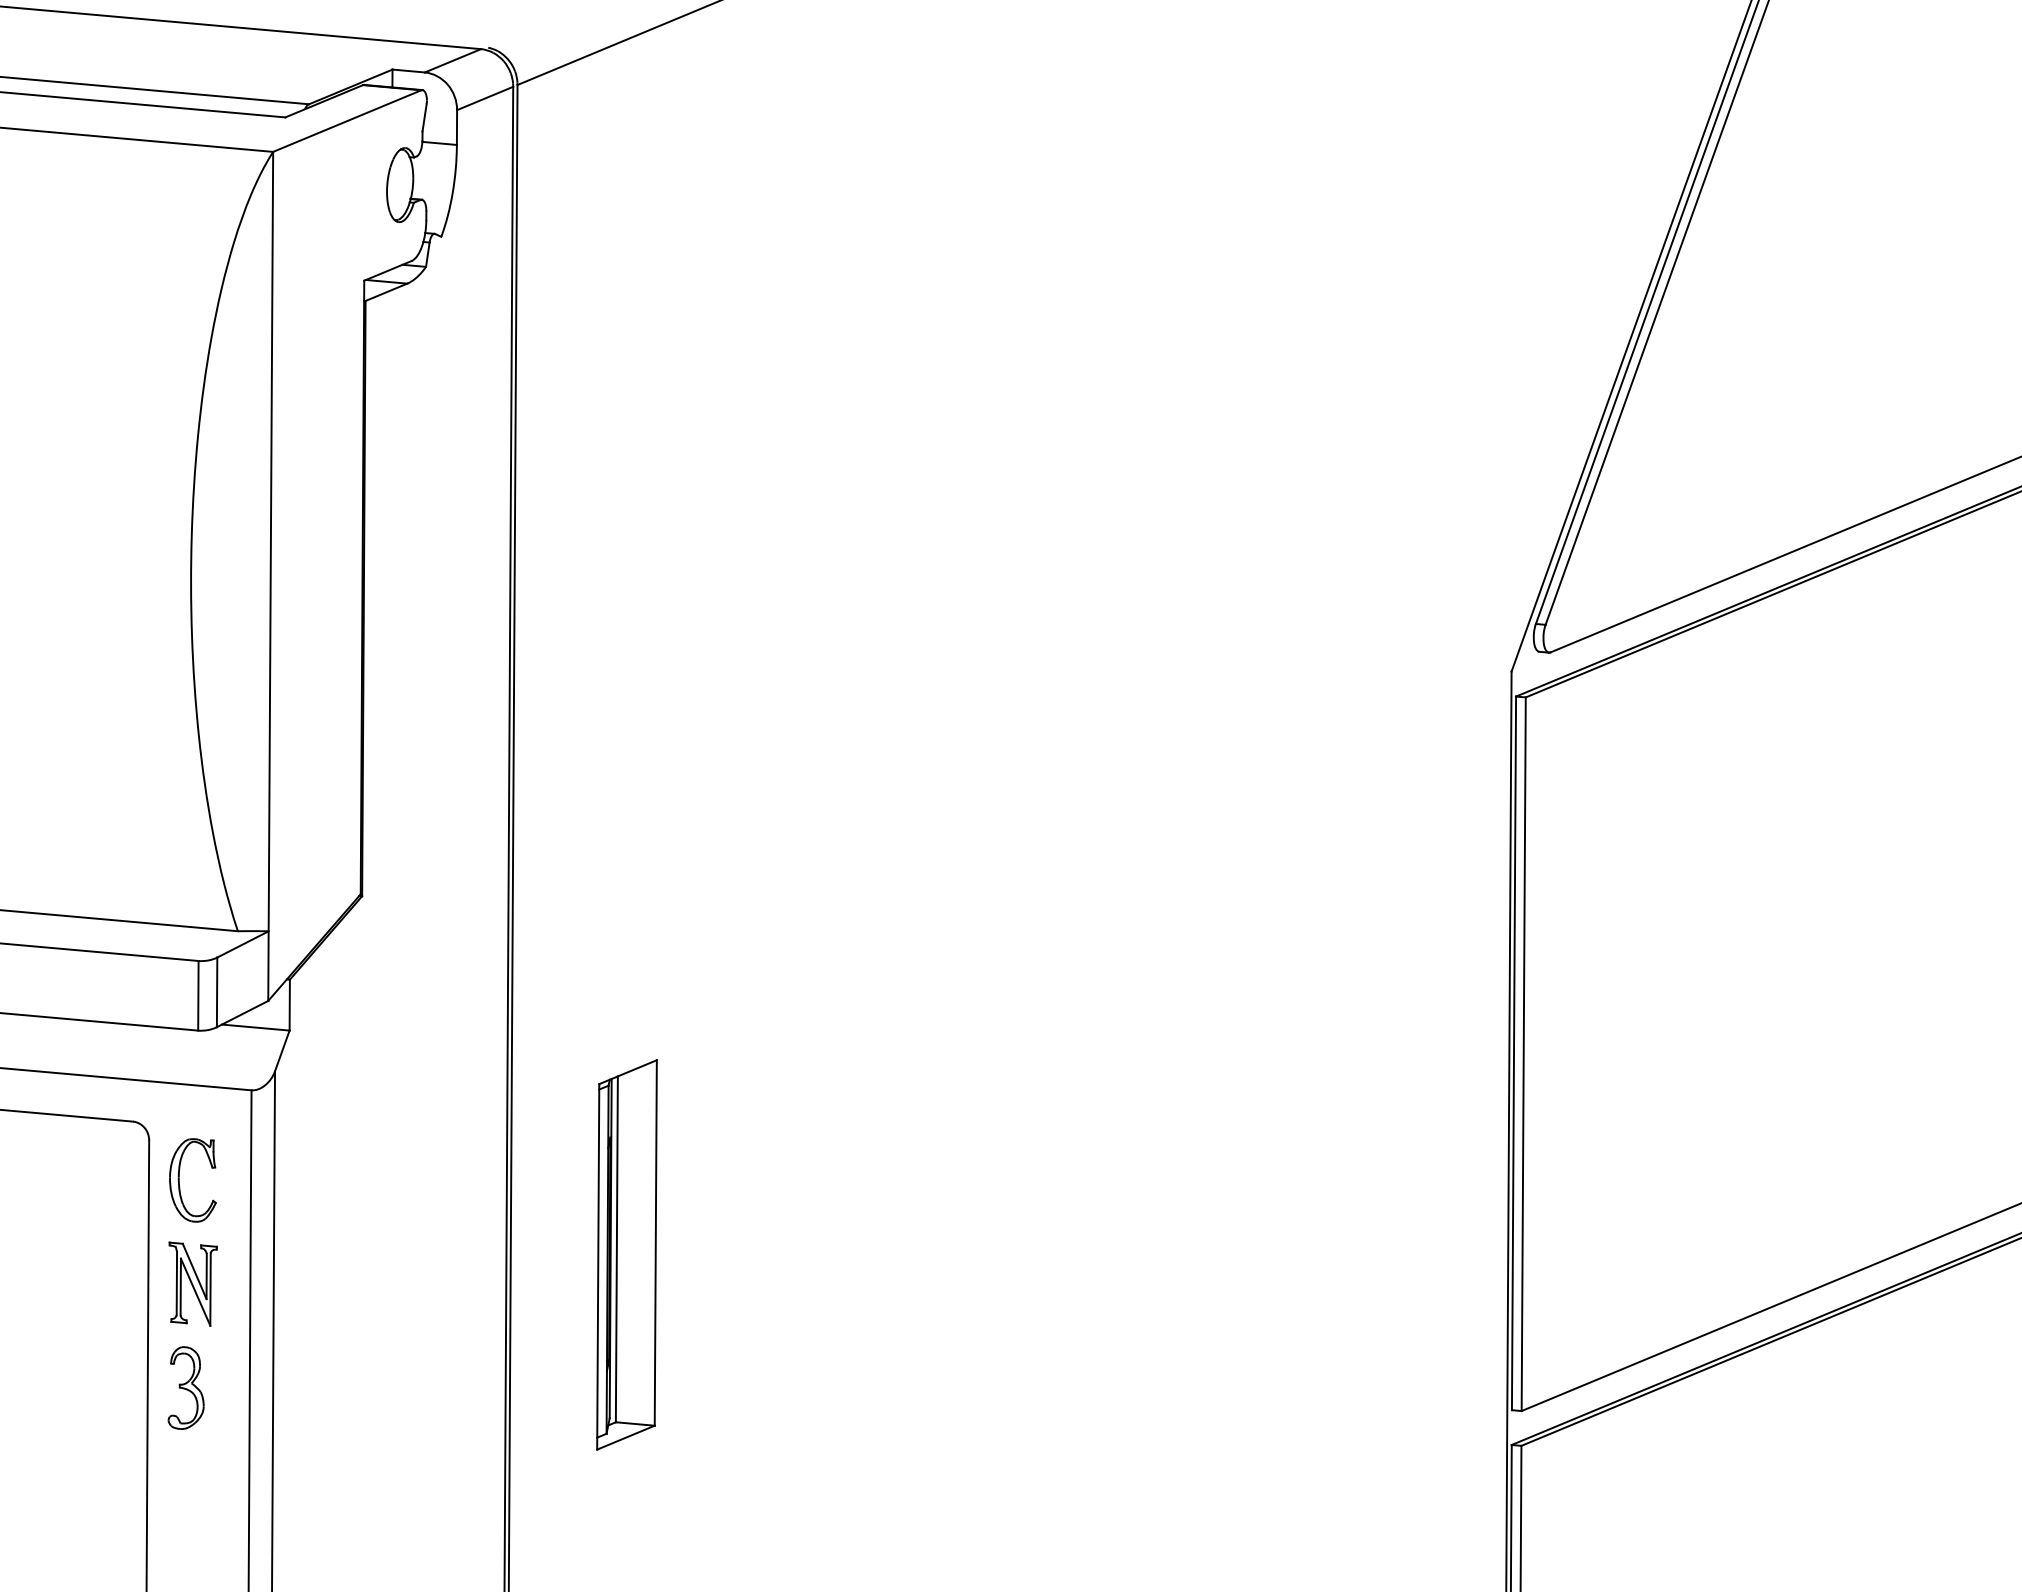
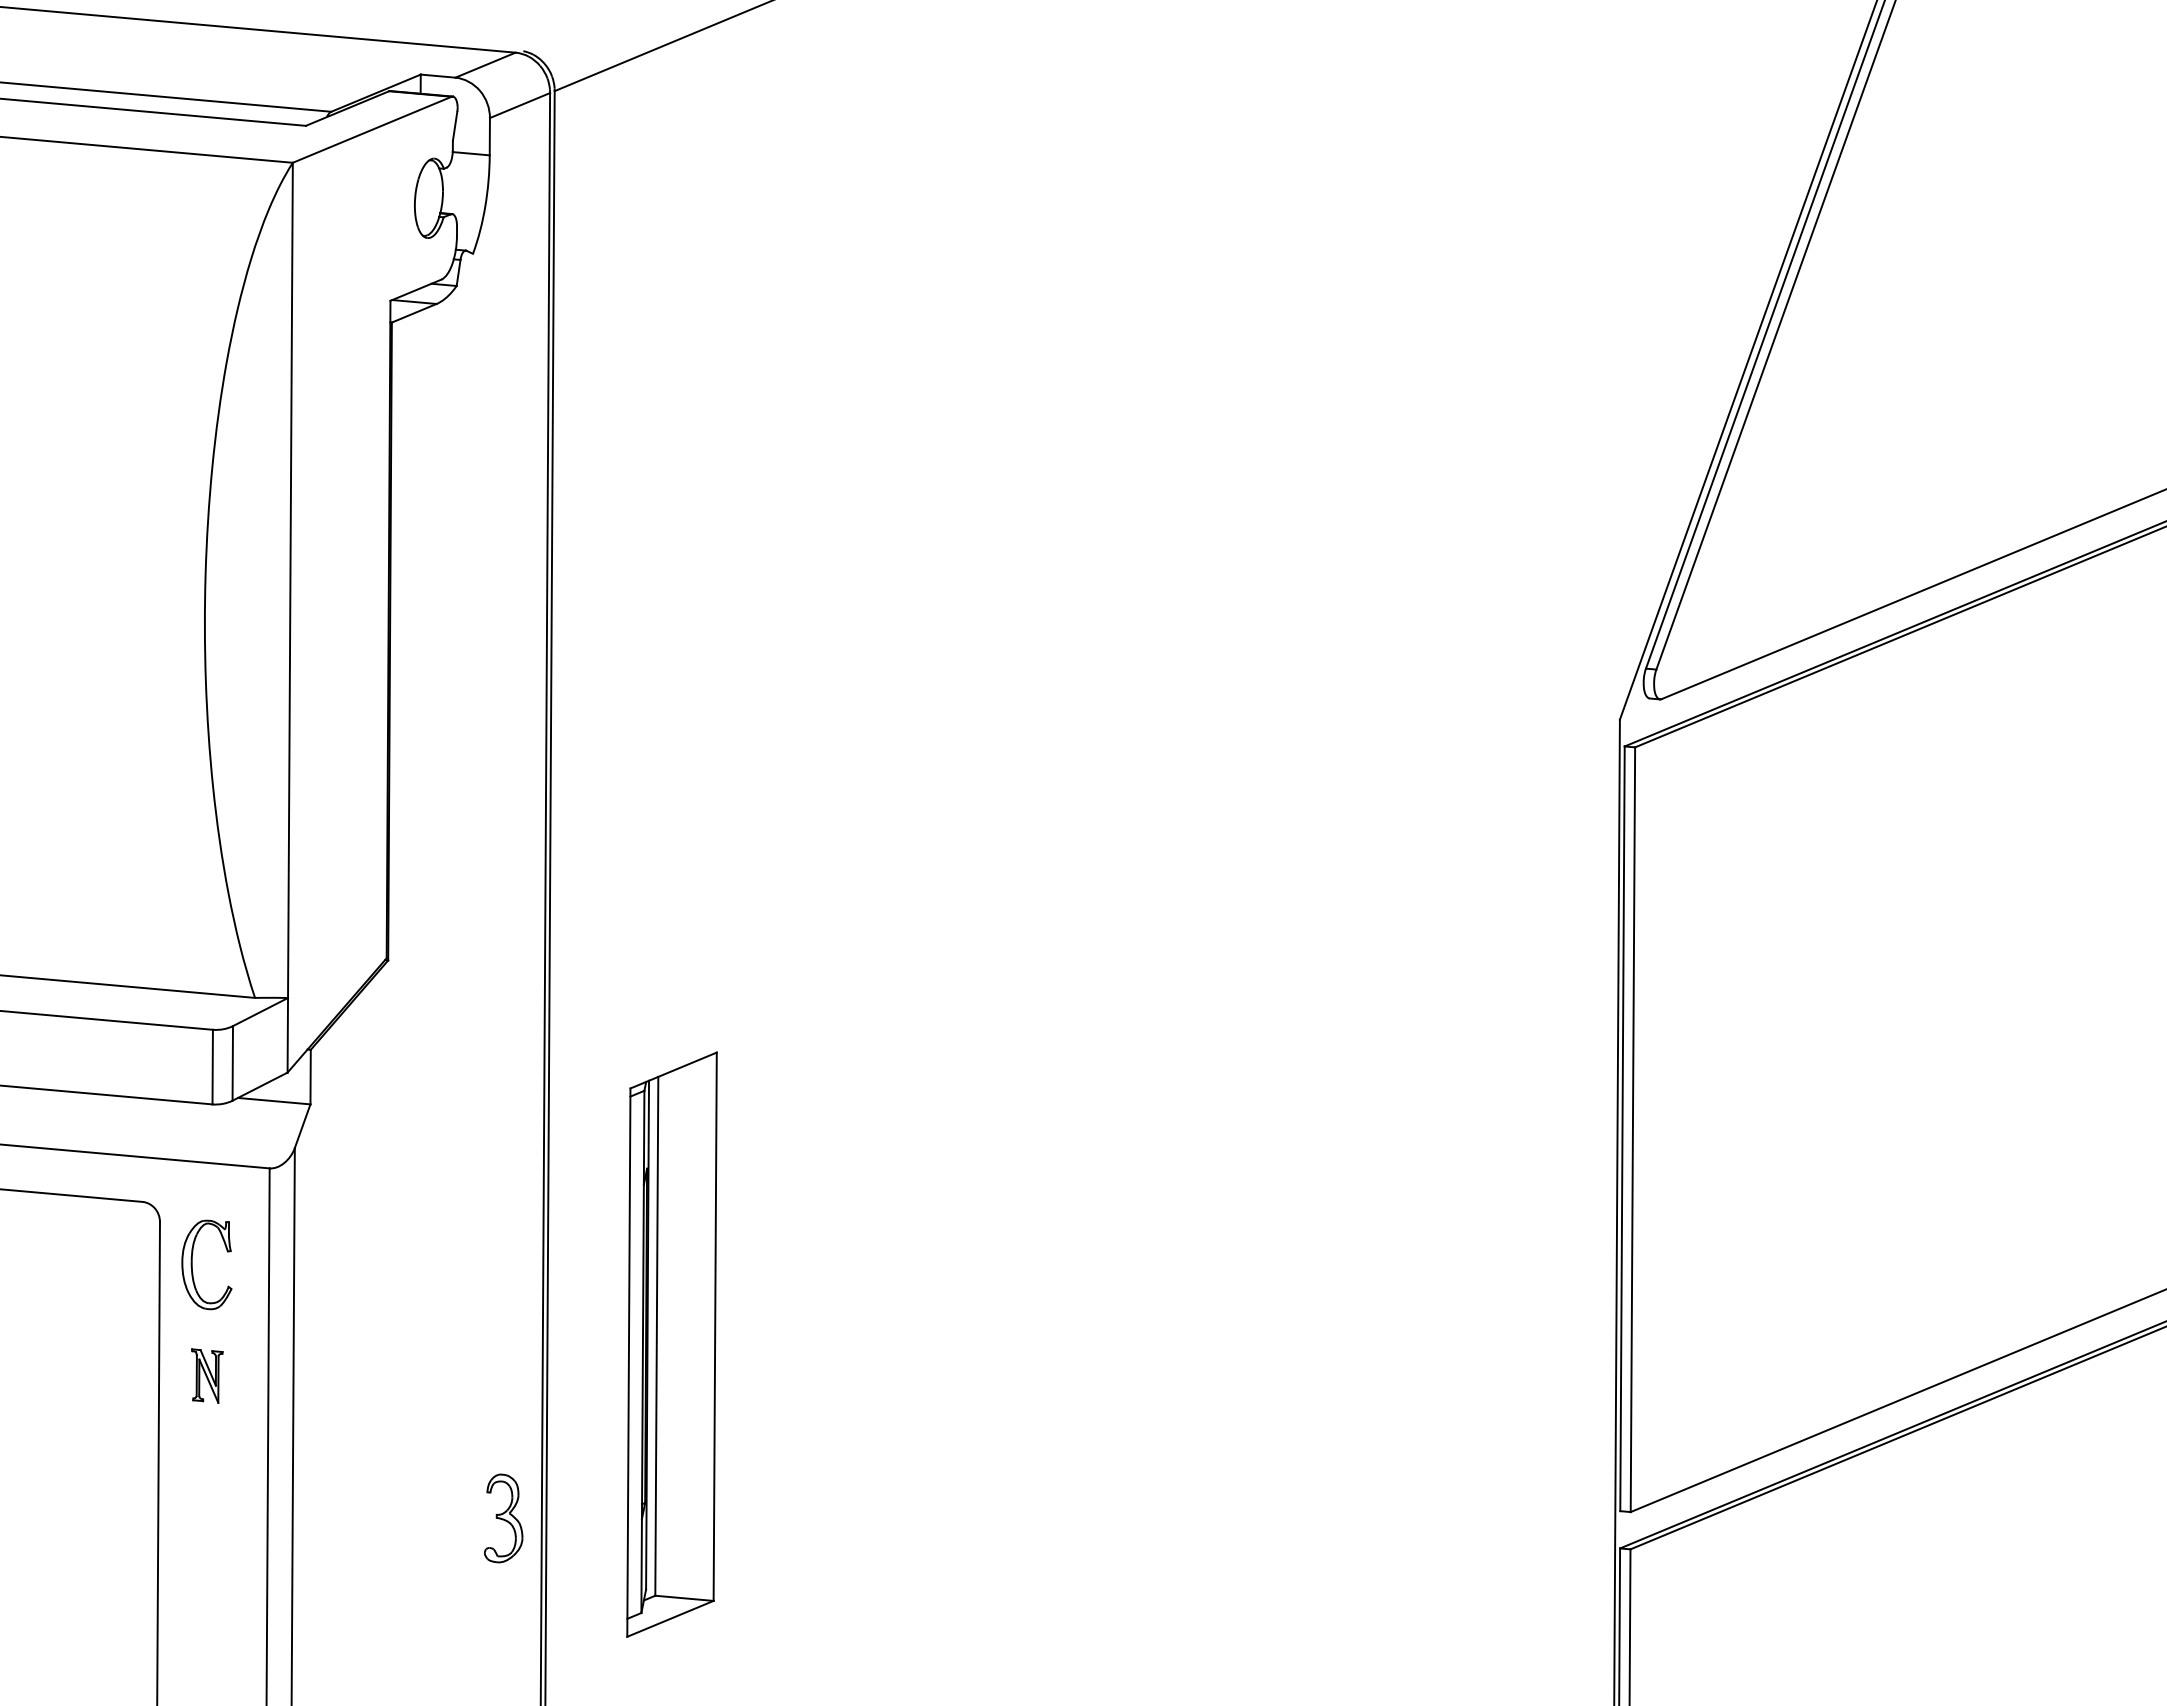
part: (626, 1254) -> (671, 1344), size x1.4
part: (193, 1283) -> (207, 1375), size x0.6
part: (186, 1388) -> (503, 1518), moved

